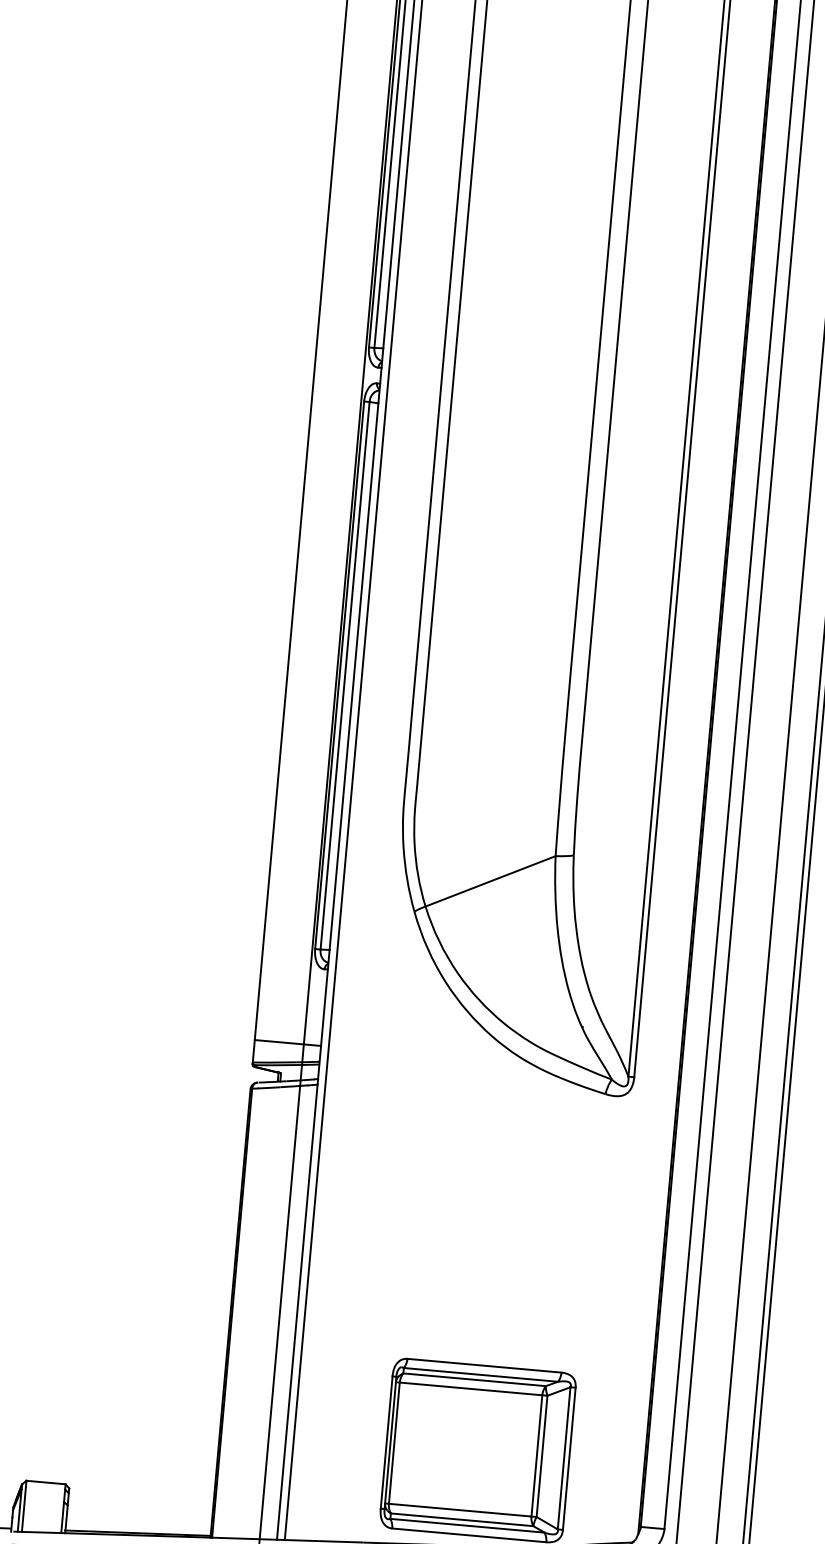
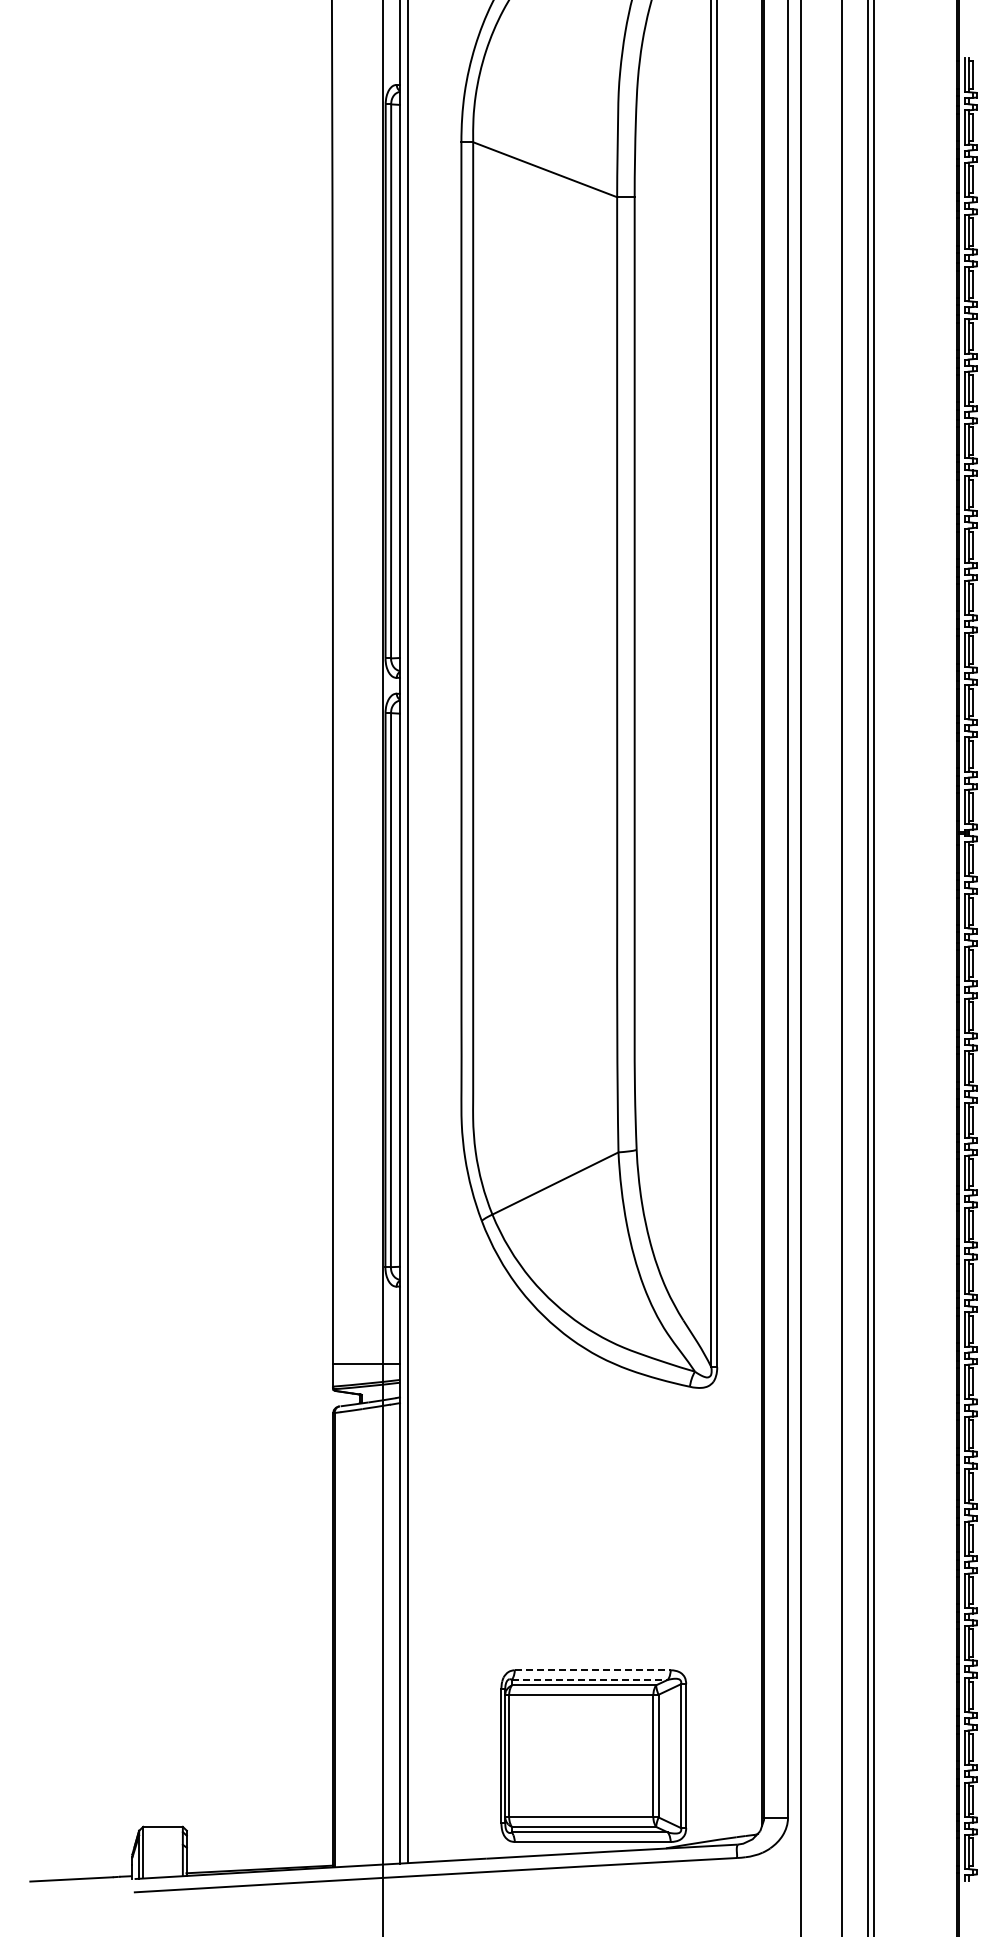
line: (484, 1365) -> (592, 1670), solid -> dashed
line: (481, 1374) -> (590, 1679), solid -> dashed

